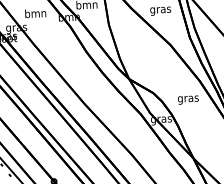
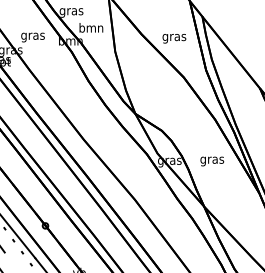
text: (35, 14) -> (32, 36), bmn -> gras
text: (188, 100) -> (212, 161), moved

